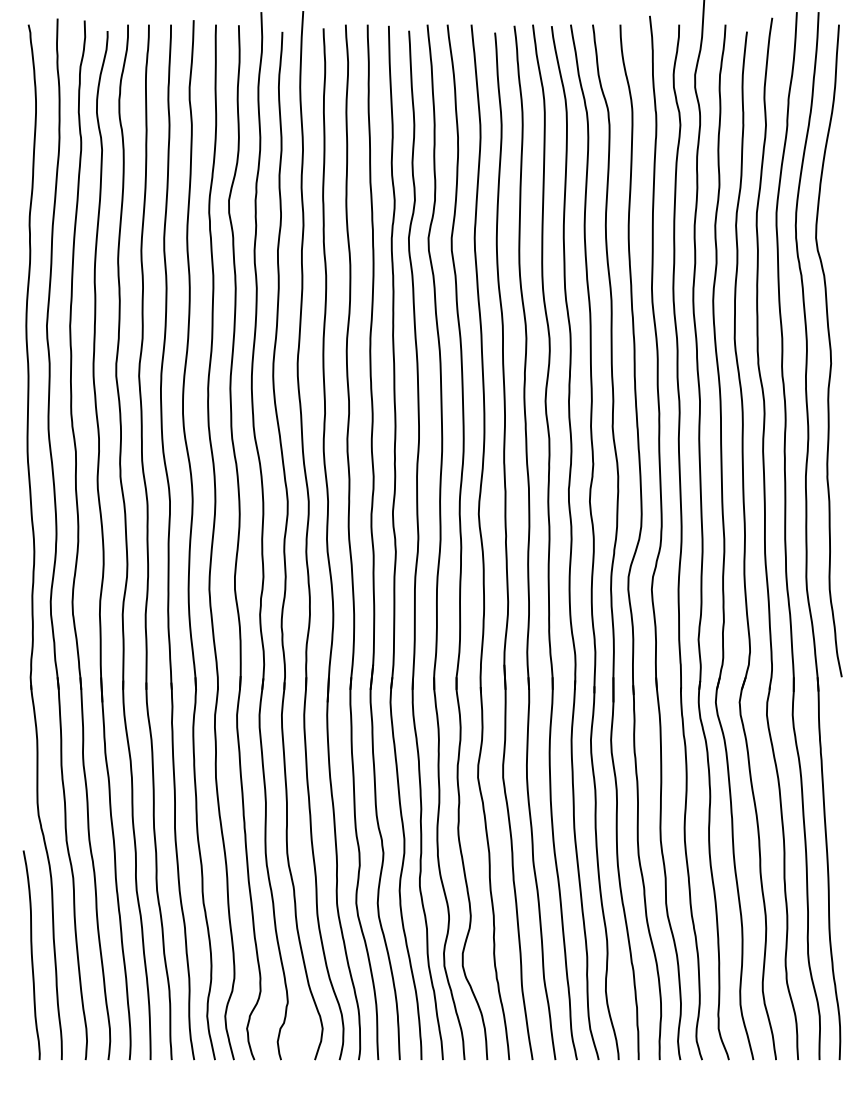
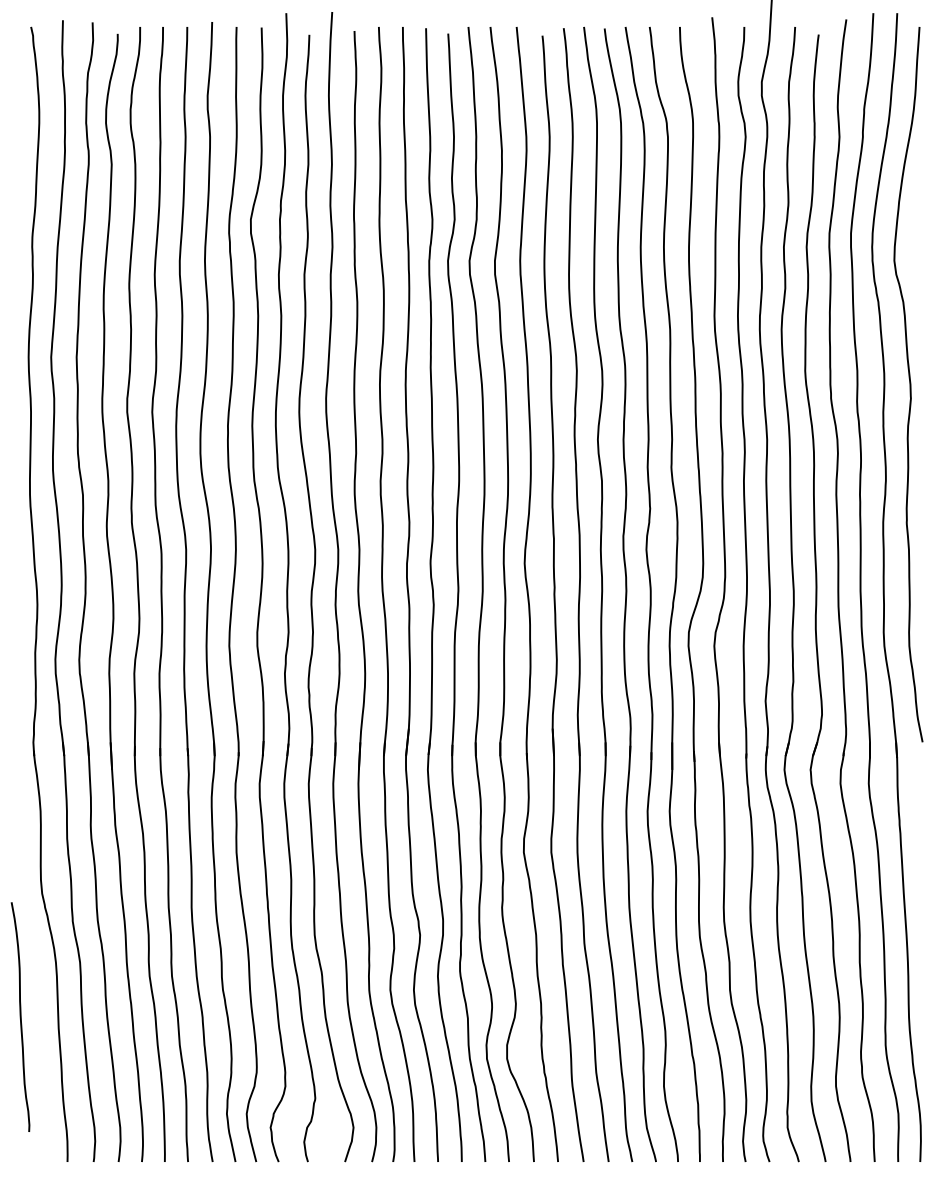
curve: (31, 954) -> (20, 1016), moved

